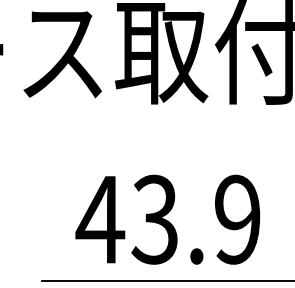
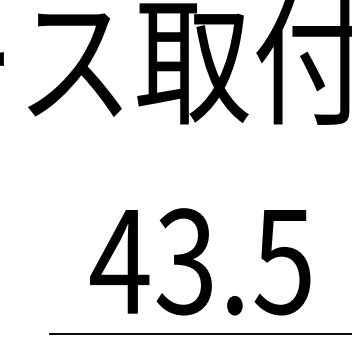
text: (236, 219) -> (282, 261), 43.9 -> 43.5

